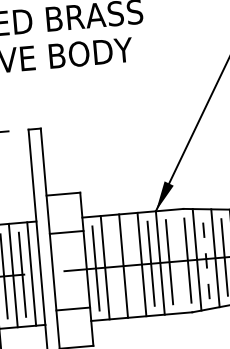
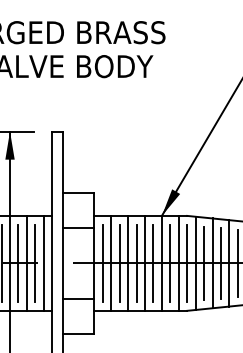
line: (206, 259) -> (204, 263), dashed -> solid
line: (178, 260) -> (178, 262), added
line: (132, 264) -> (136, 262), added
line: (114, 265) -> (119, 262), added

